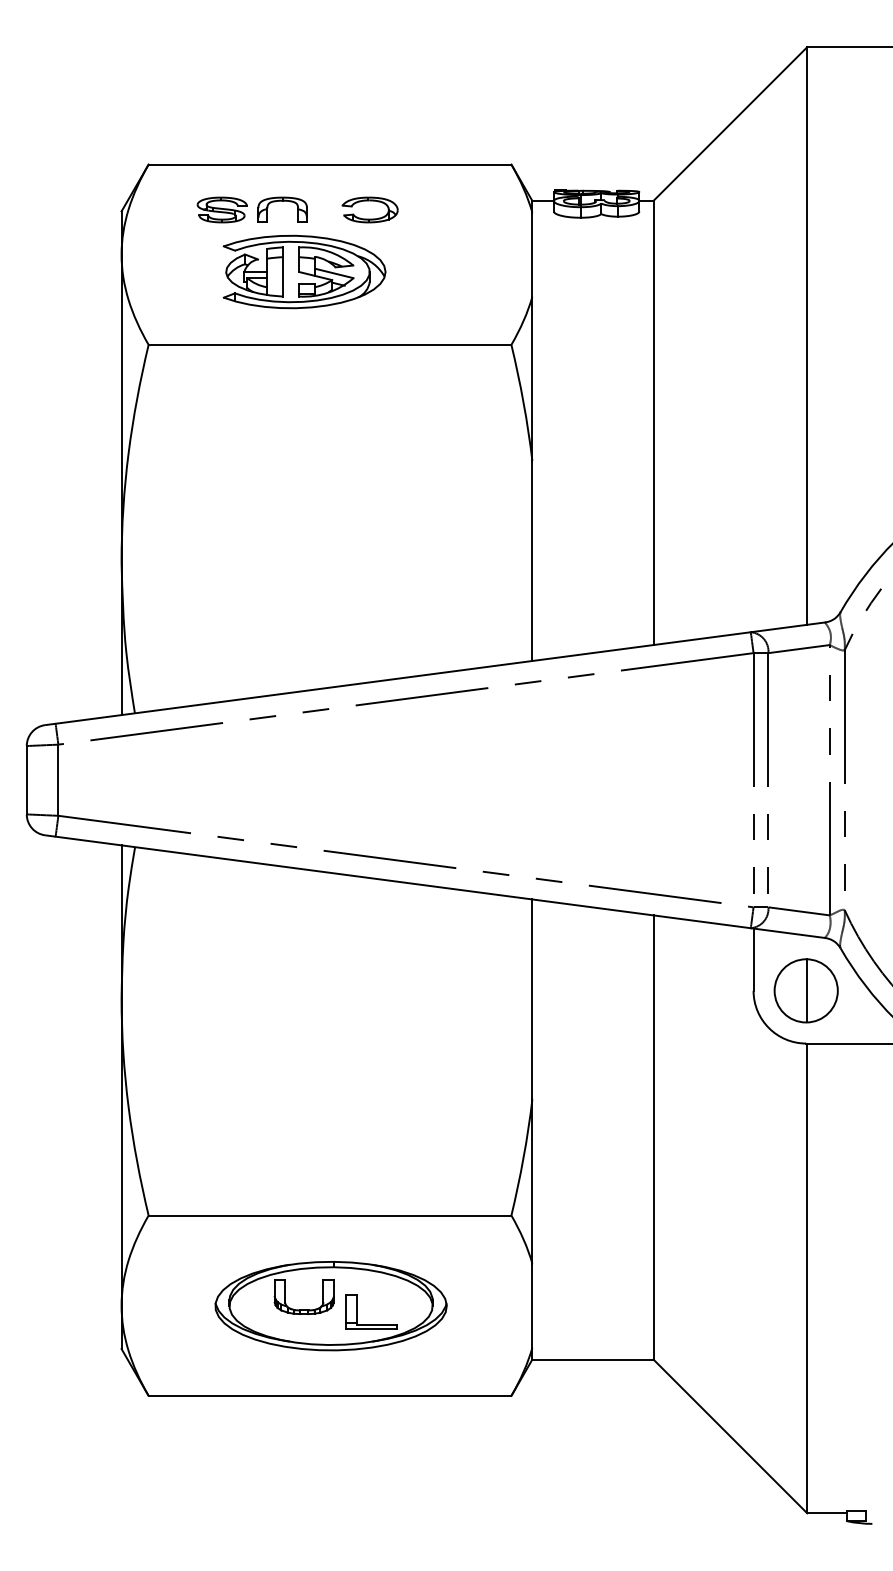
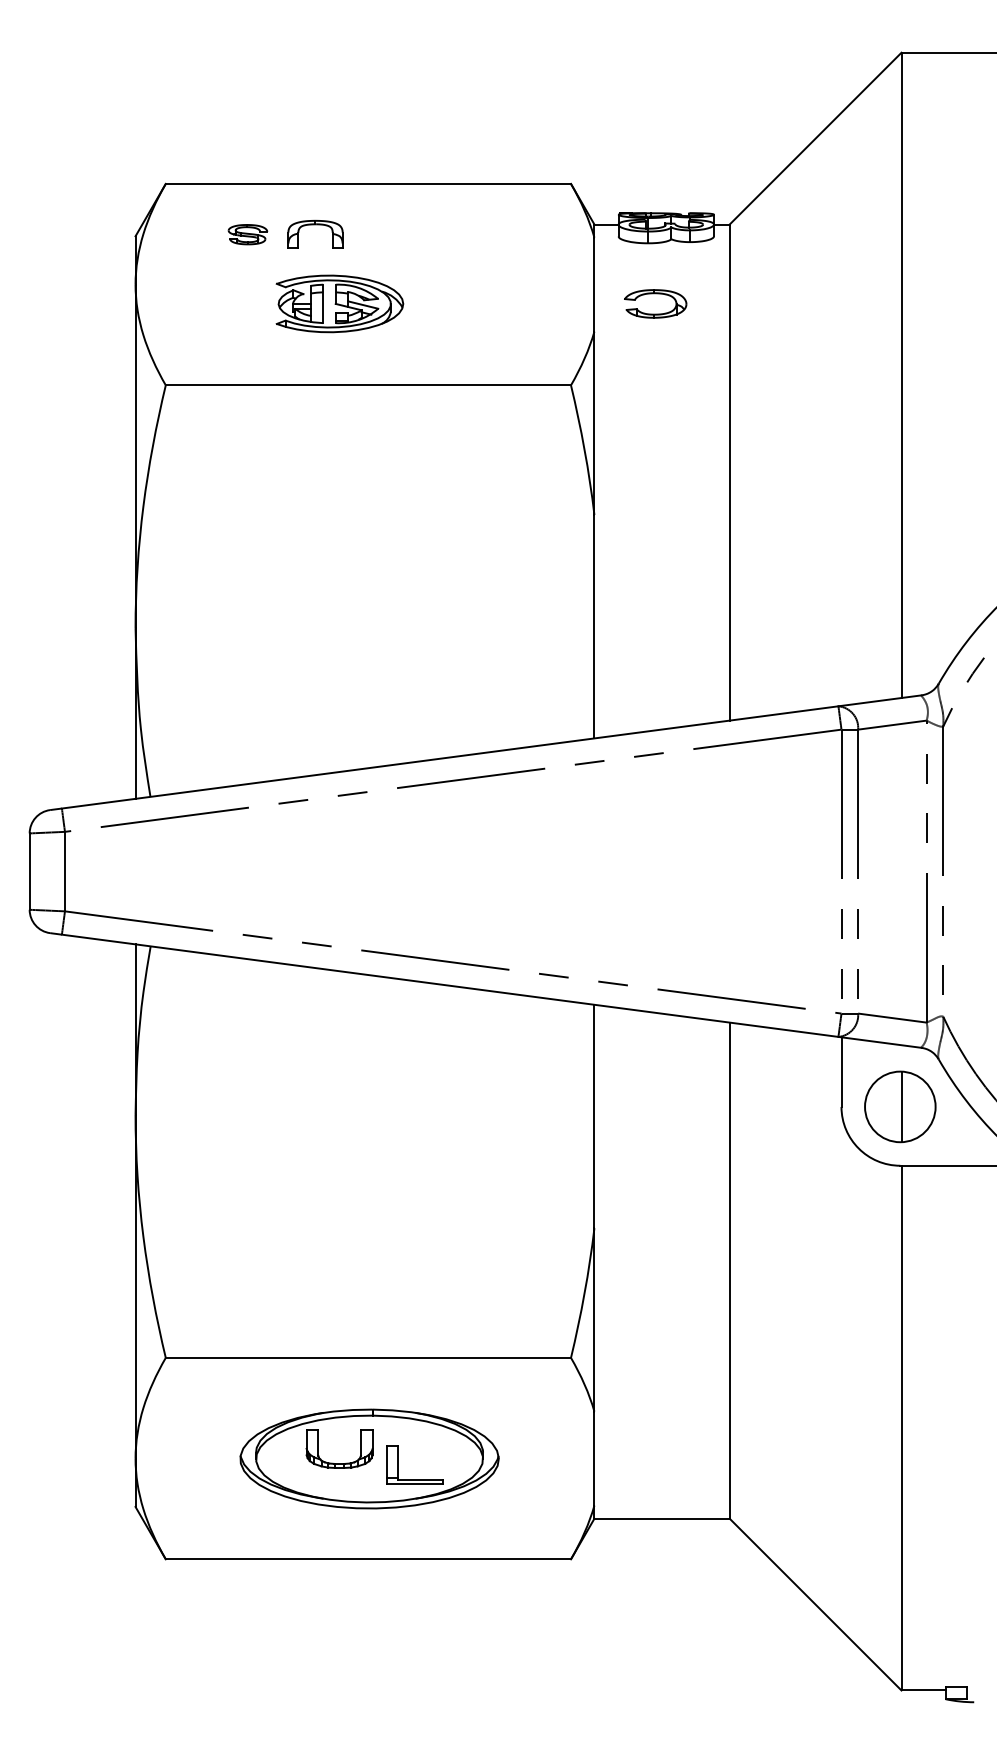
part: (369, 201) -> (654, 294), moved
part: (221, 209) -> (247, 234), size x0.7
part: (304, 271) -> (339, 303), size x0.7

